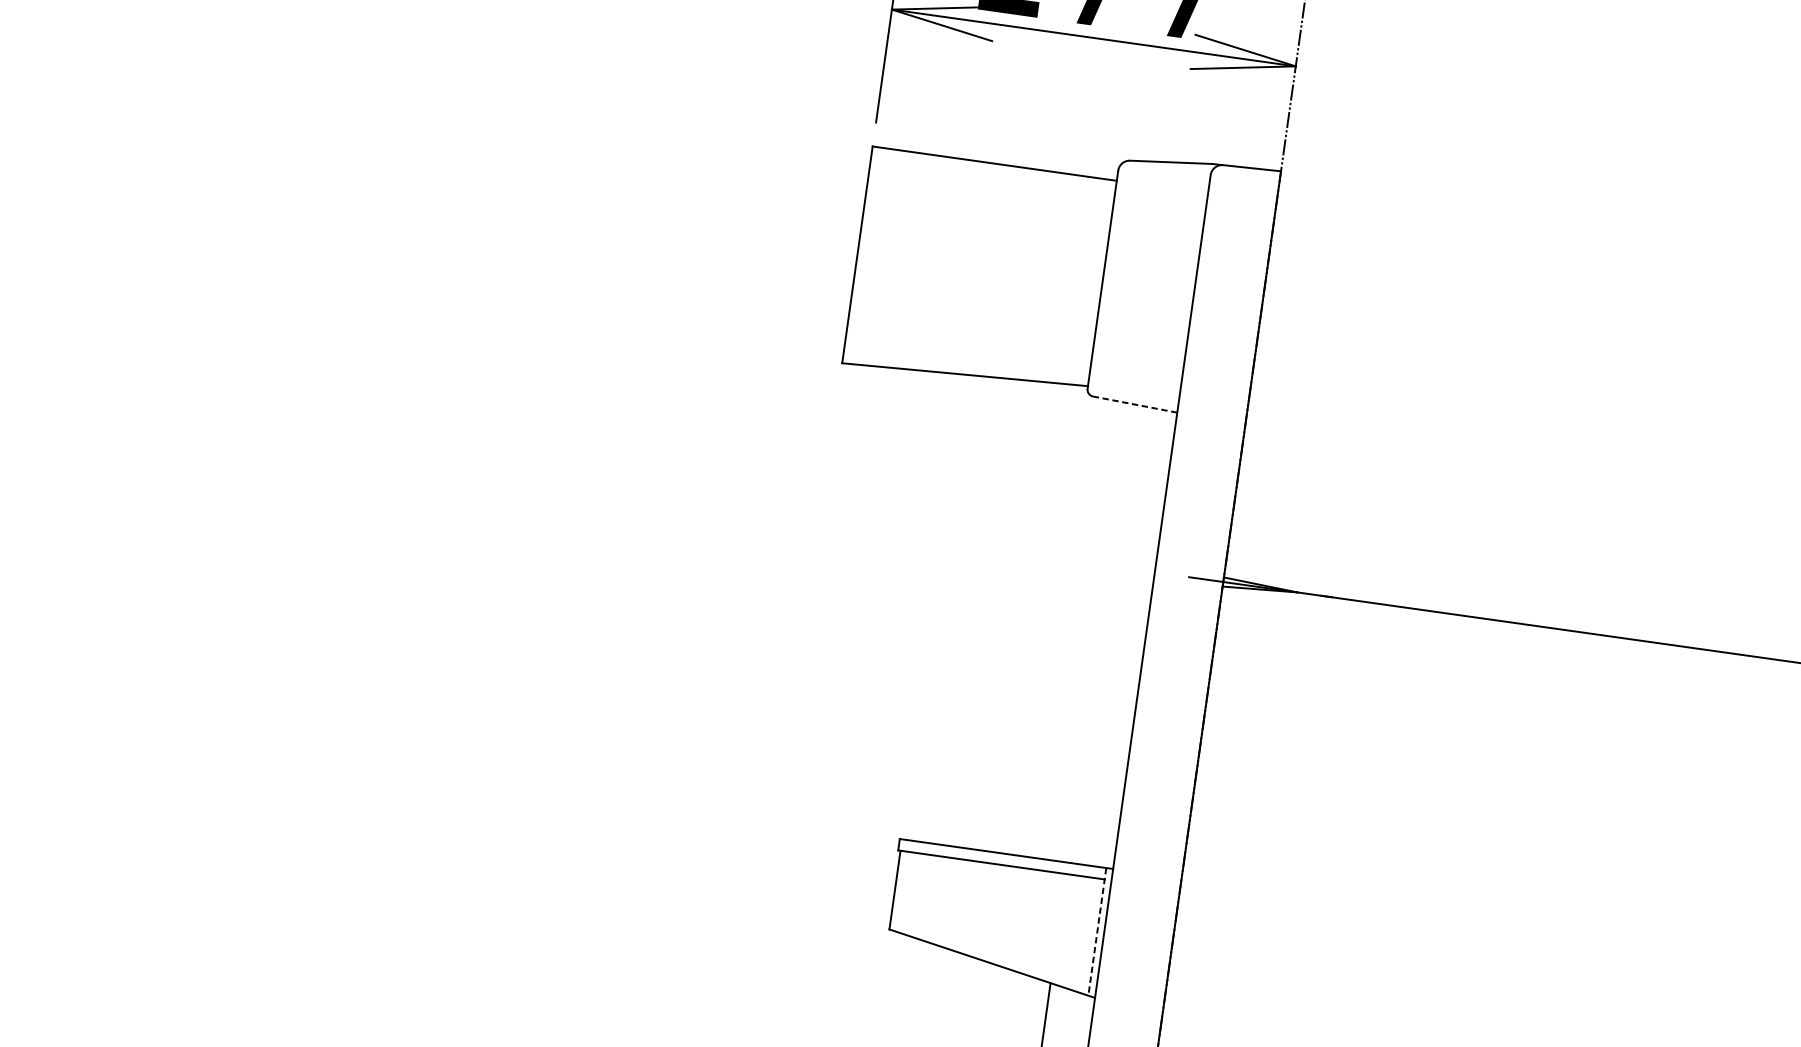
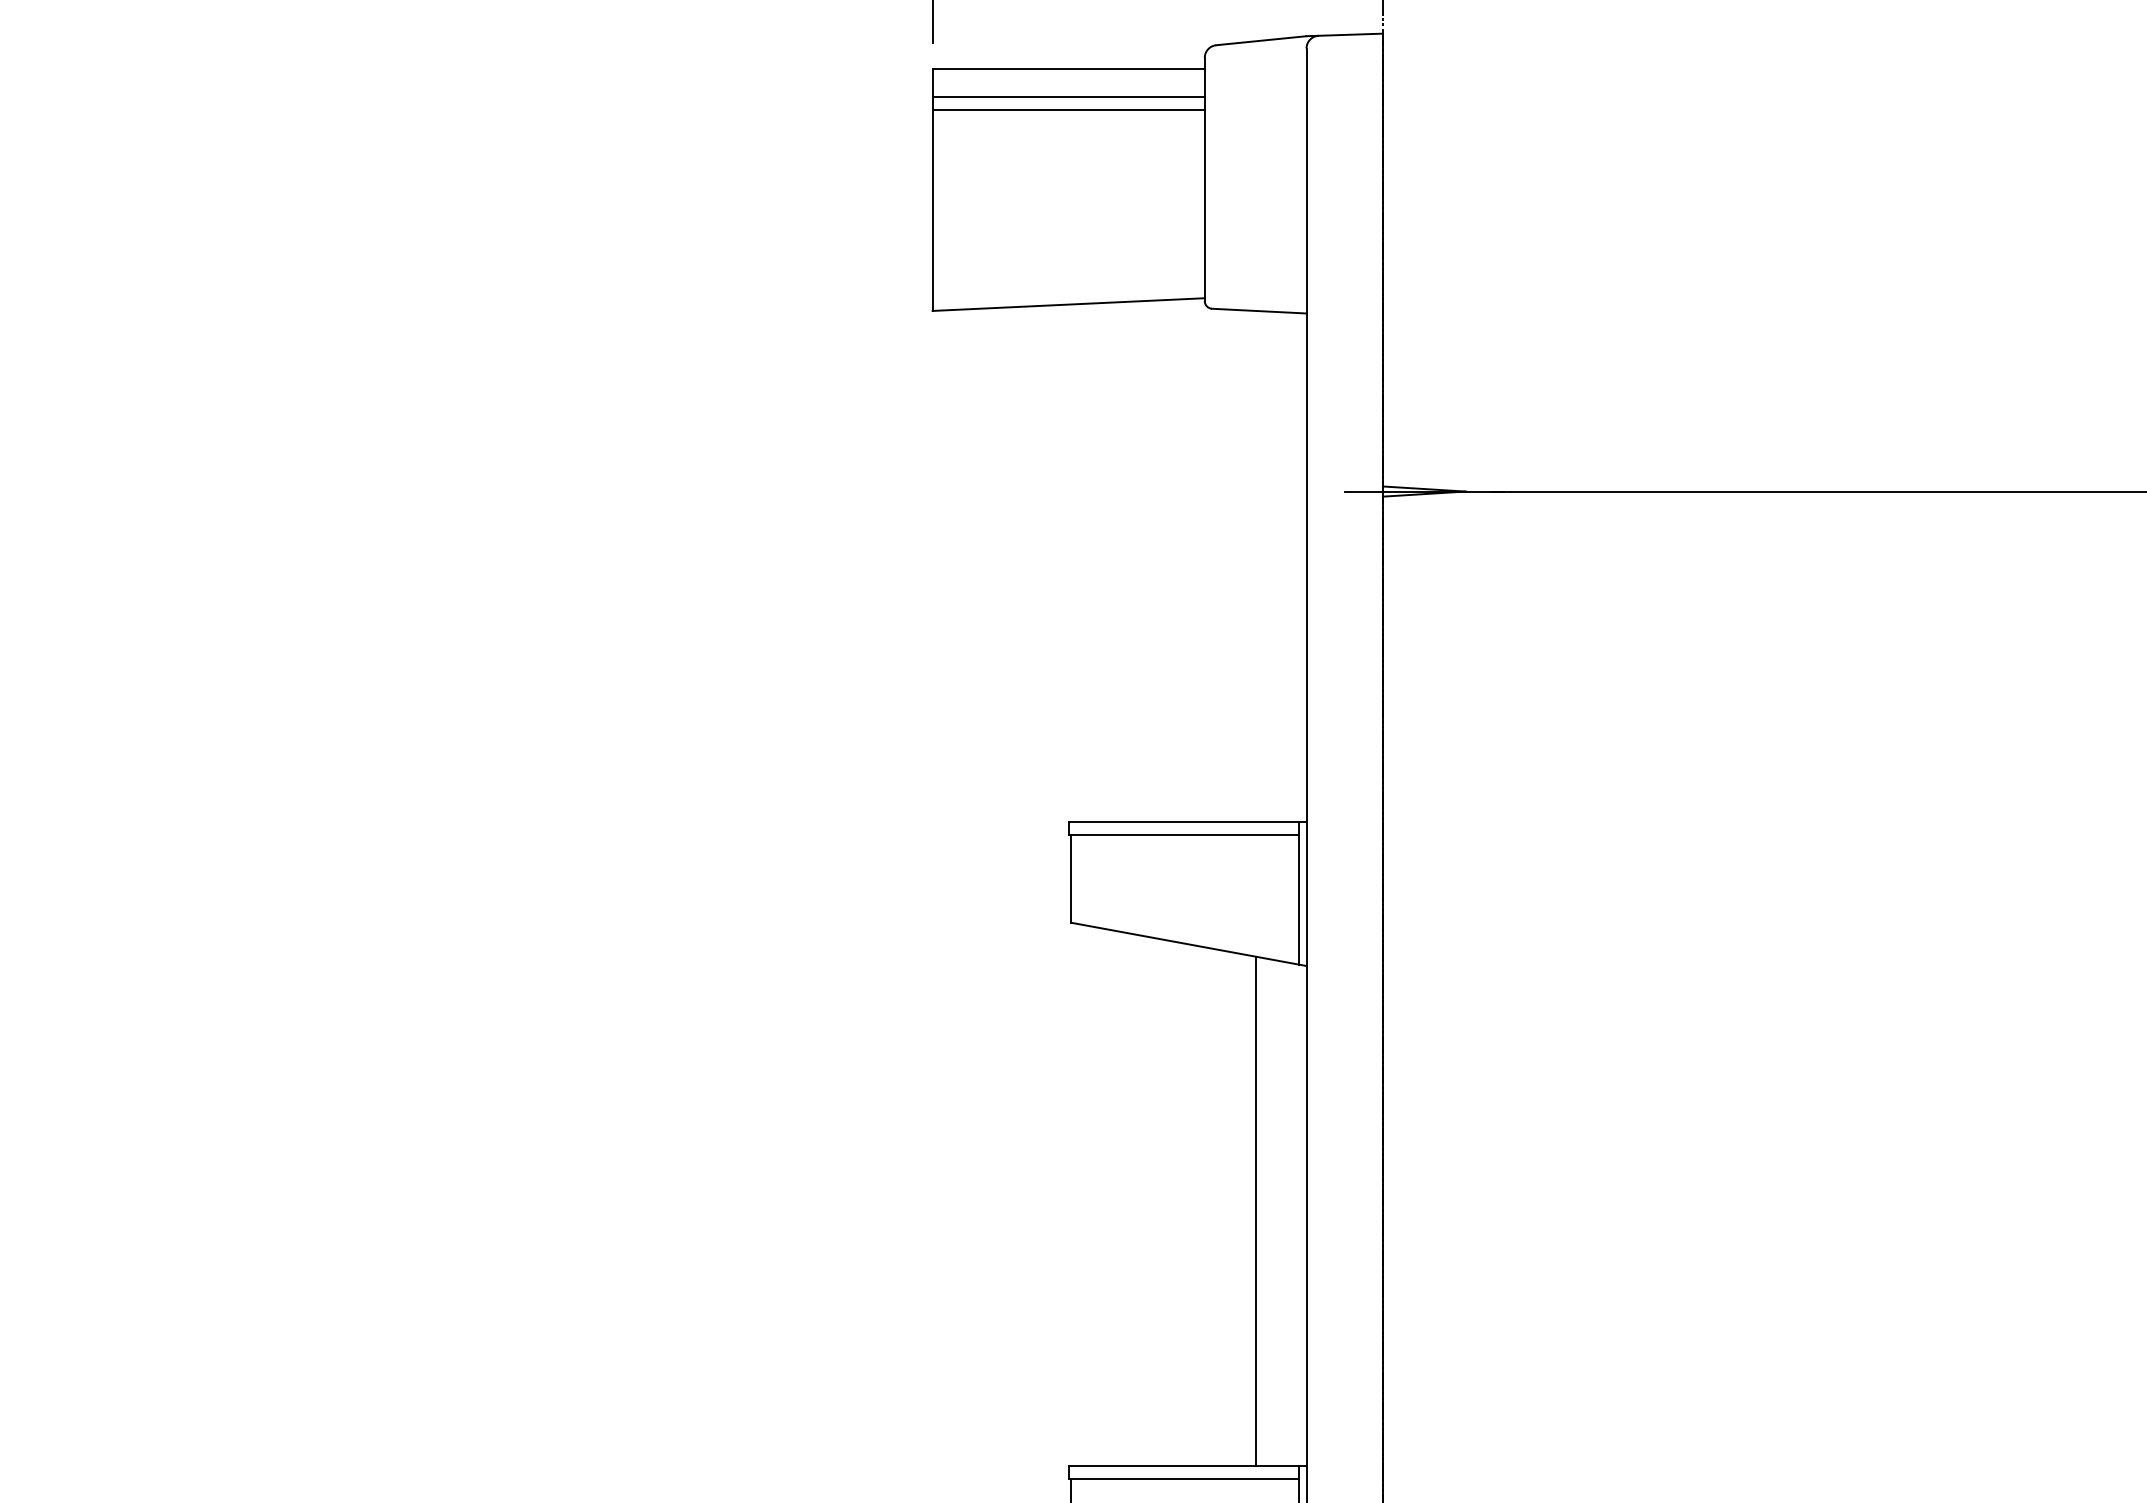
line: (991, 188) -> (1068, 97), added
line: (989, 199) -> (1068, 109), added
line: (1134, 404) -> (1258, 311), dashed -> solid
line: (1096, 931) -> (1298, 893), dashed -> solid

